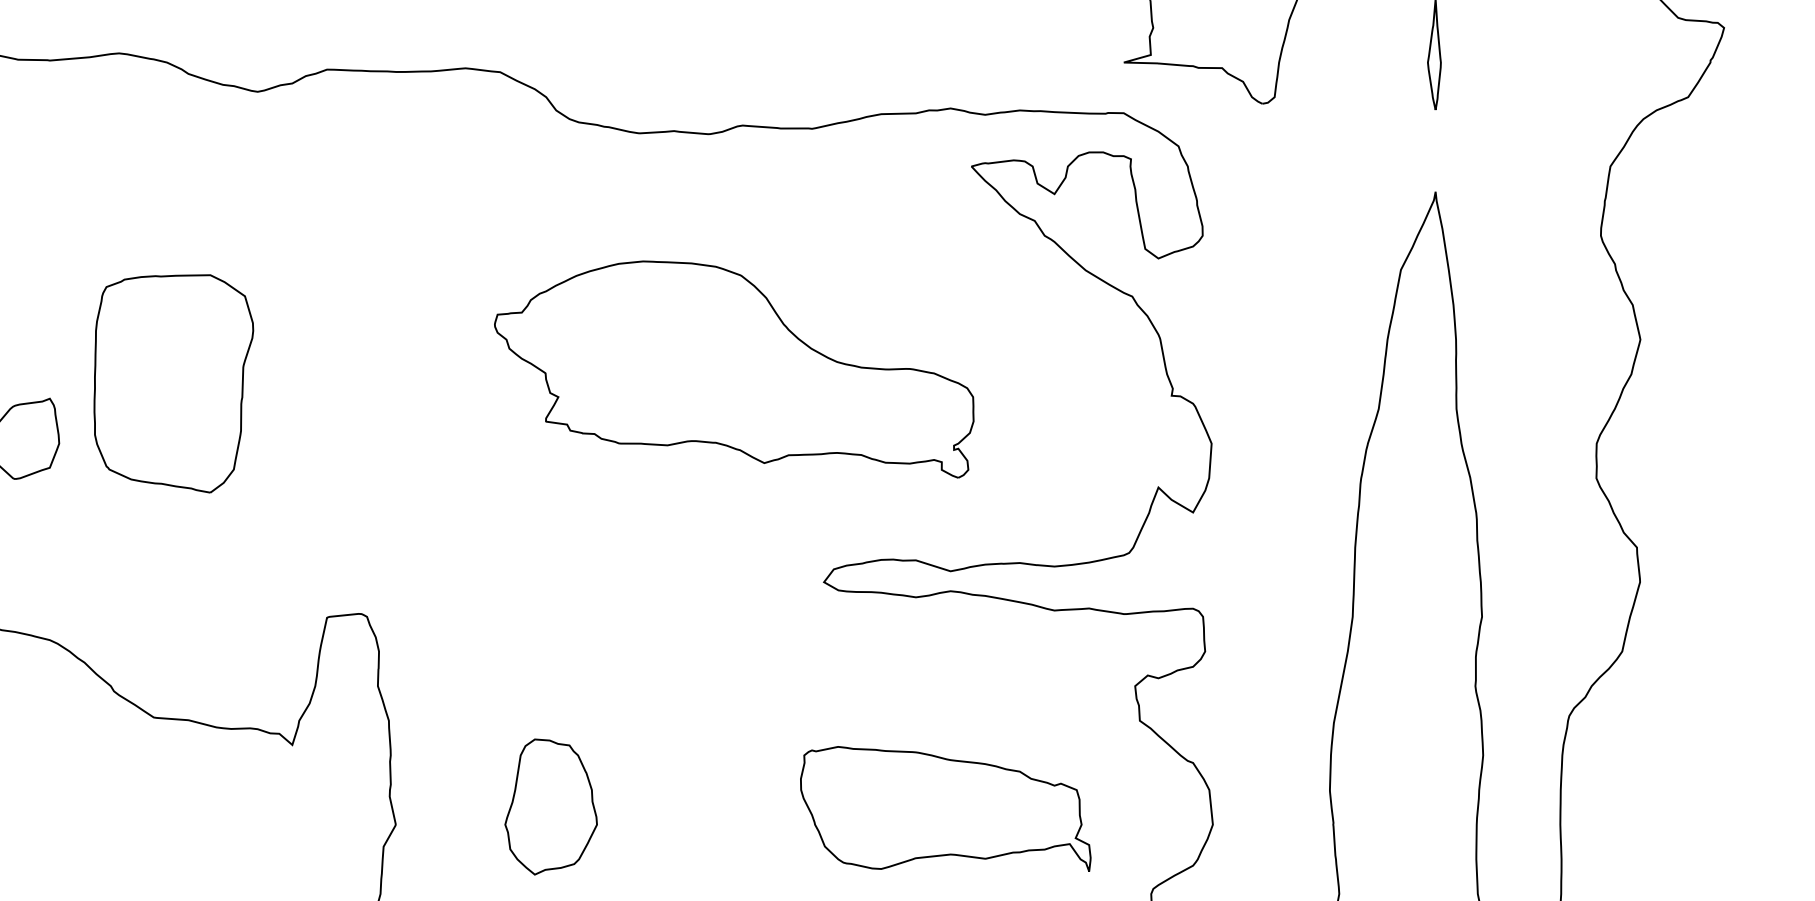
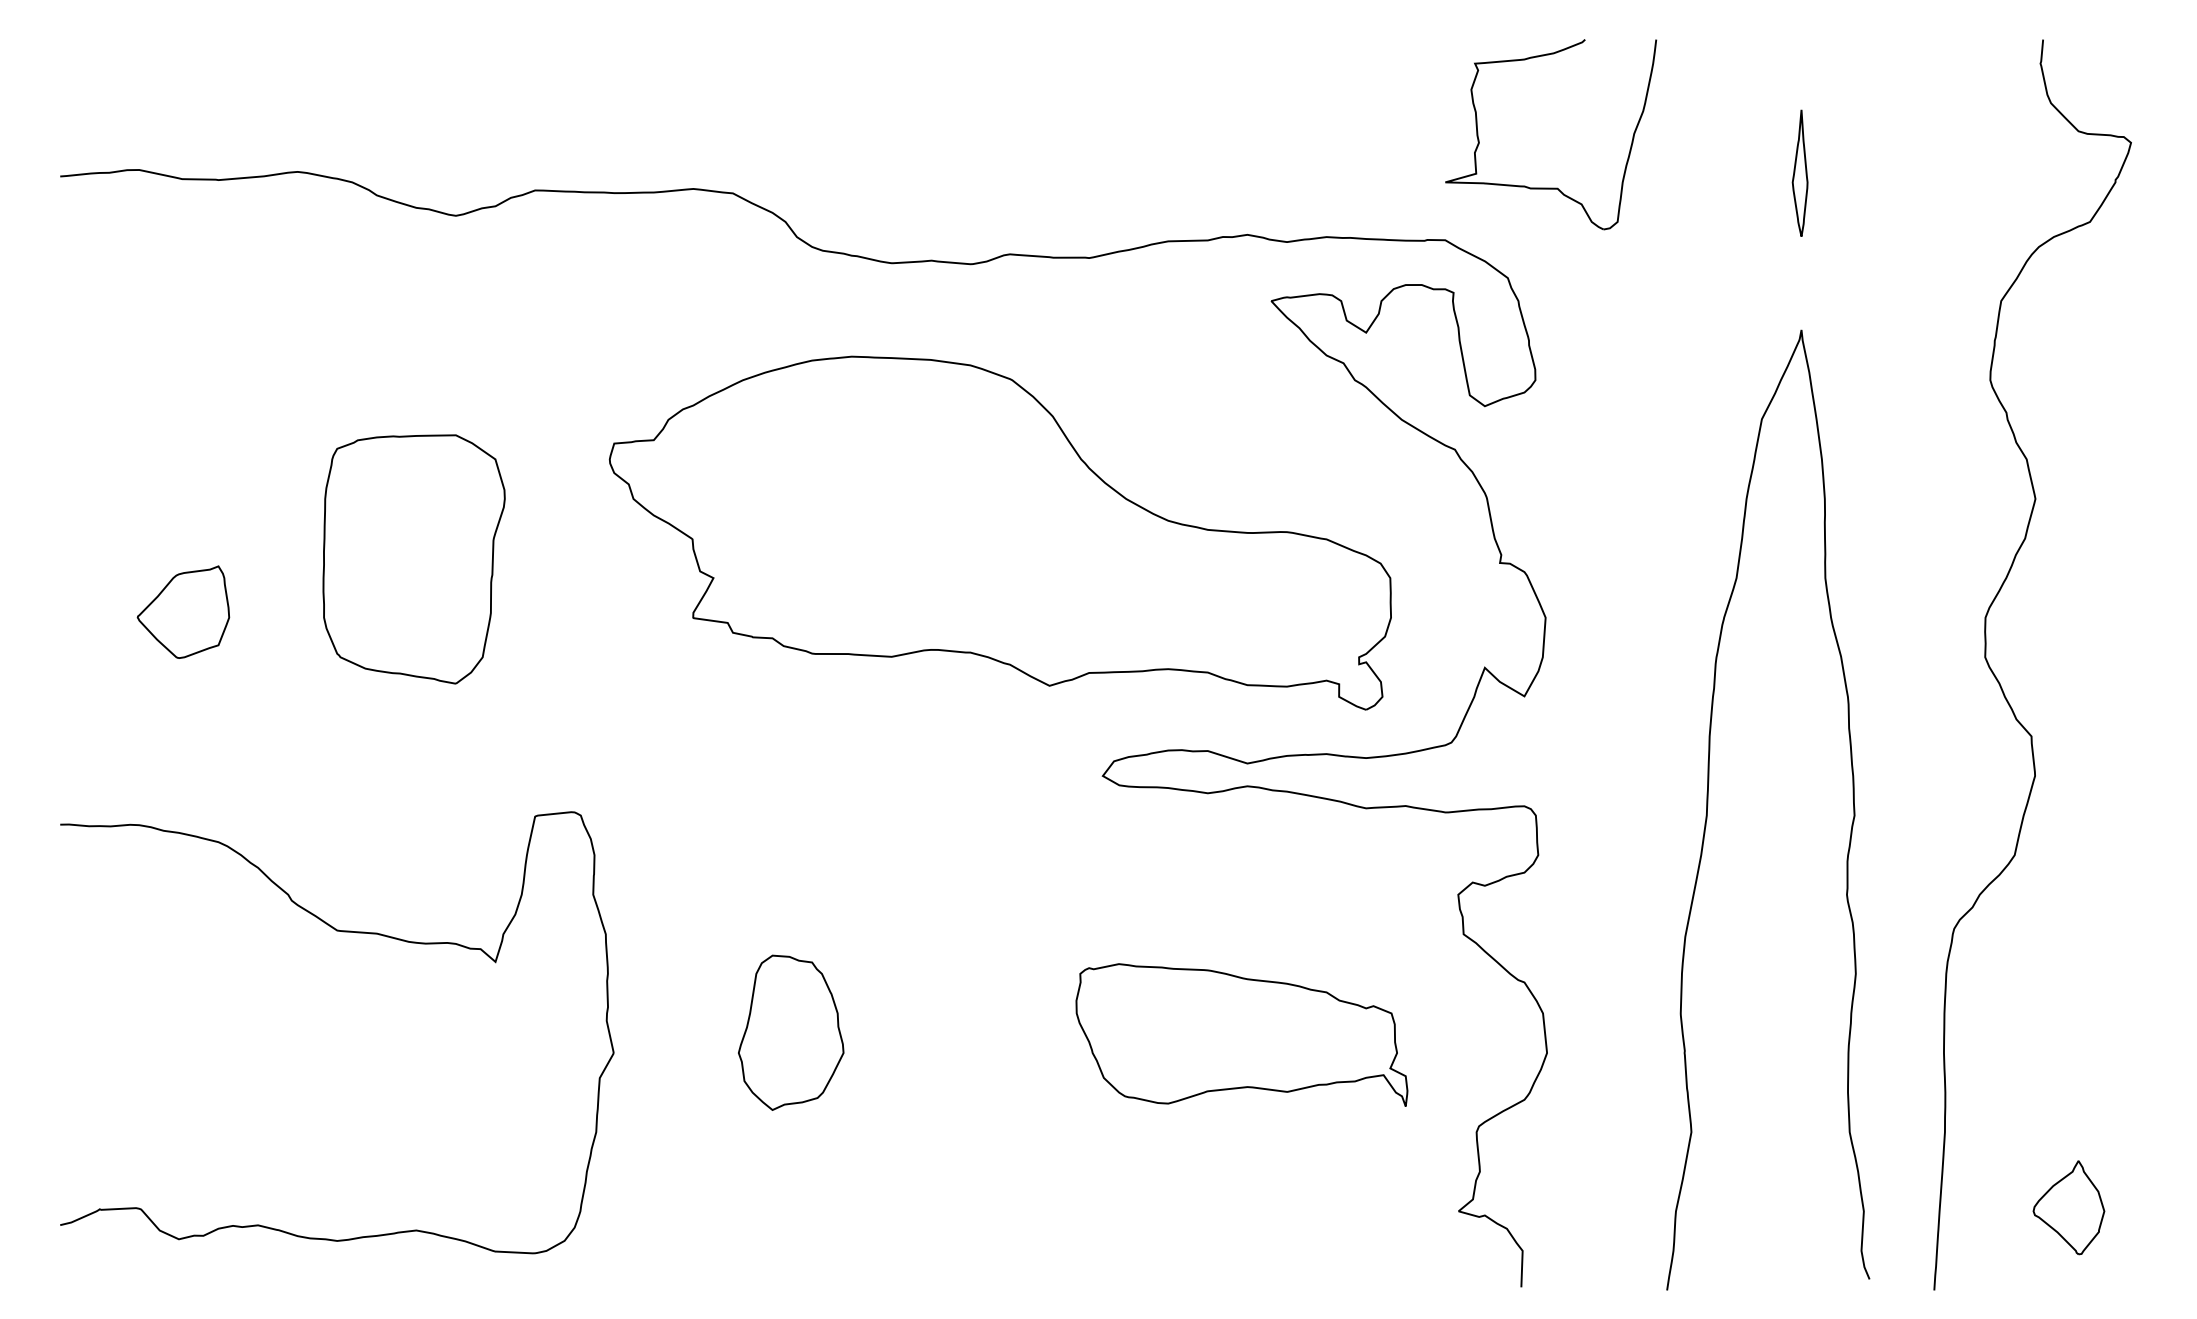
part: (733, 369) -> (999, 532), size x1.43
part: (173, 383) -> (413, 559), moved

